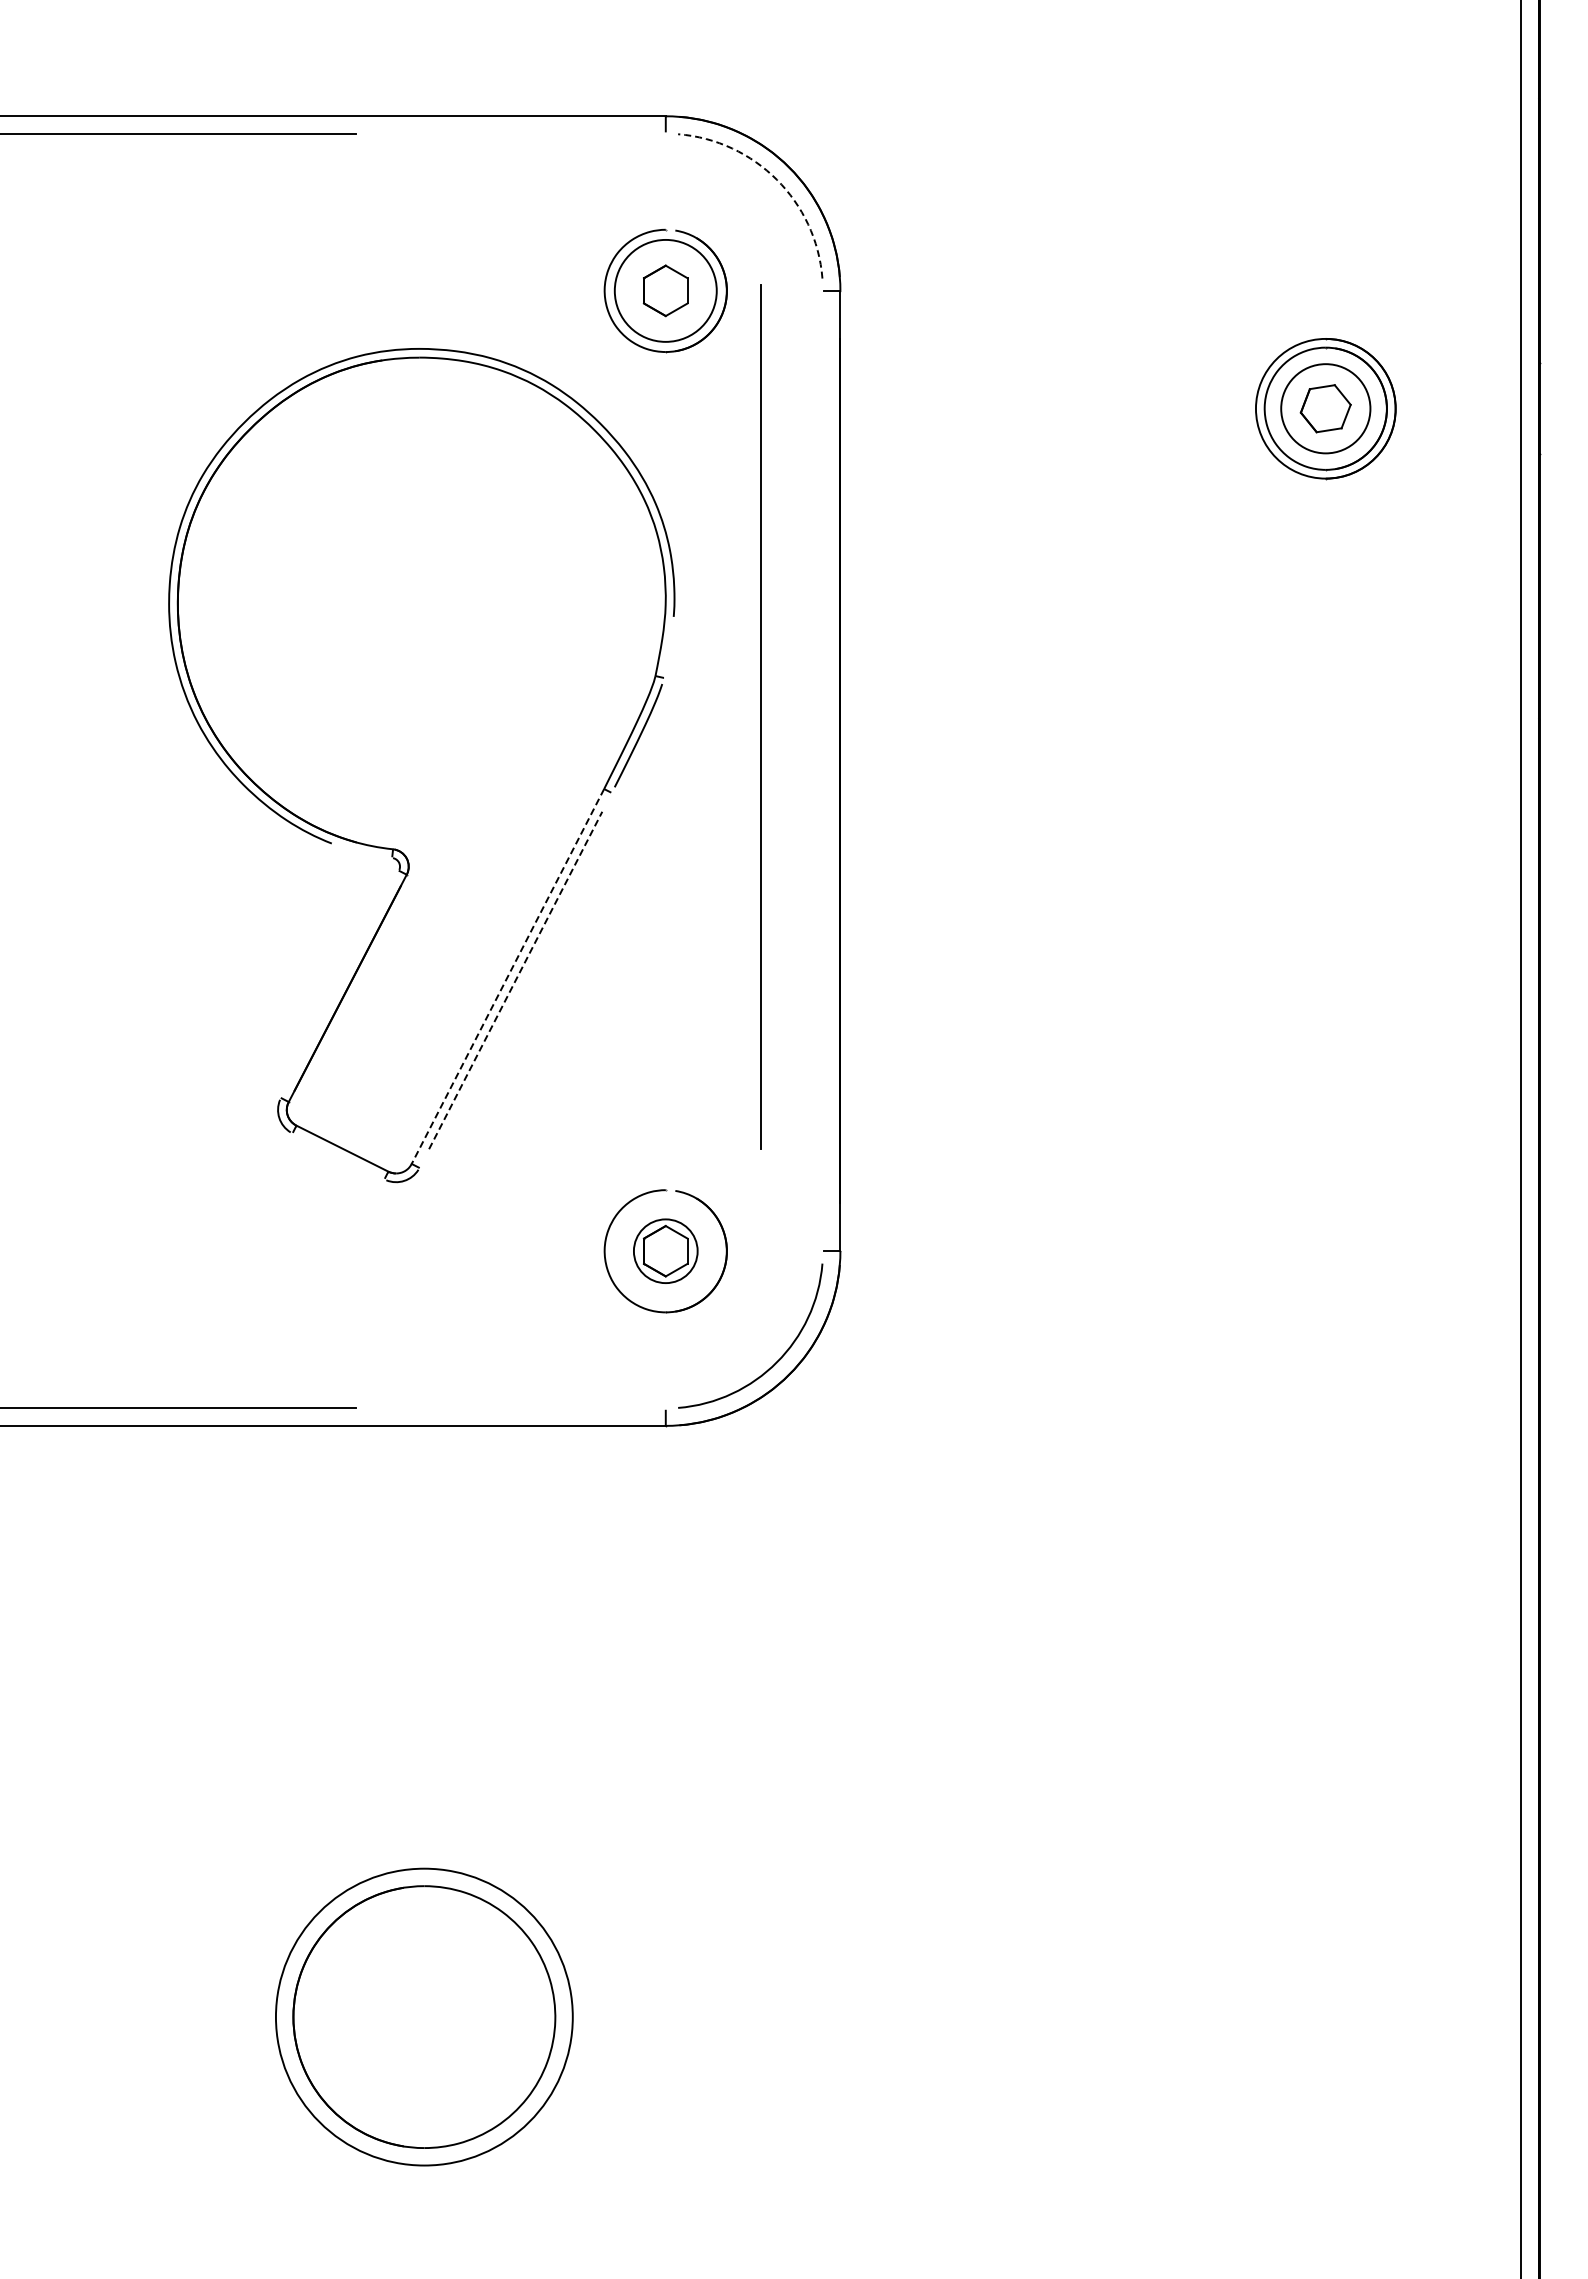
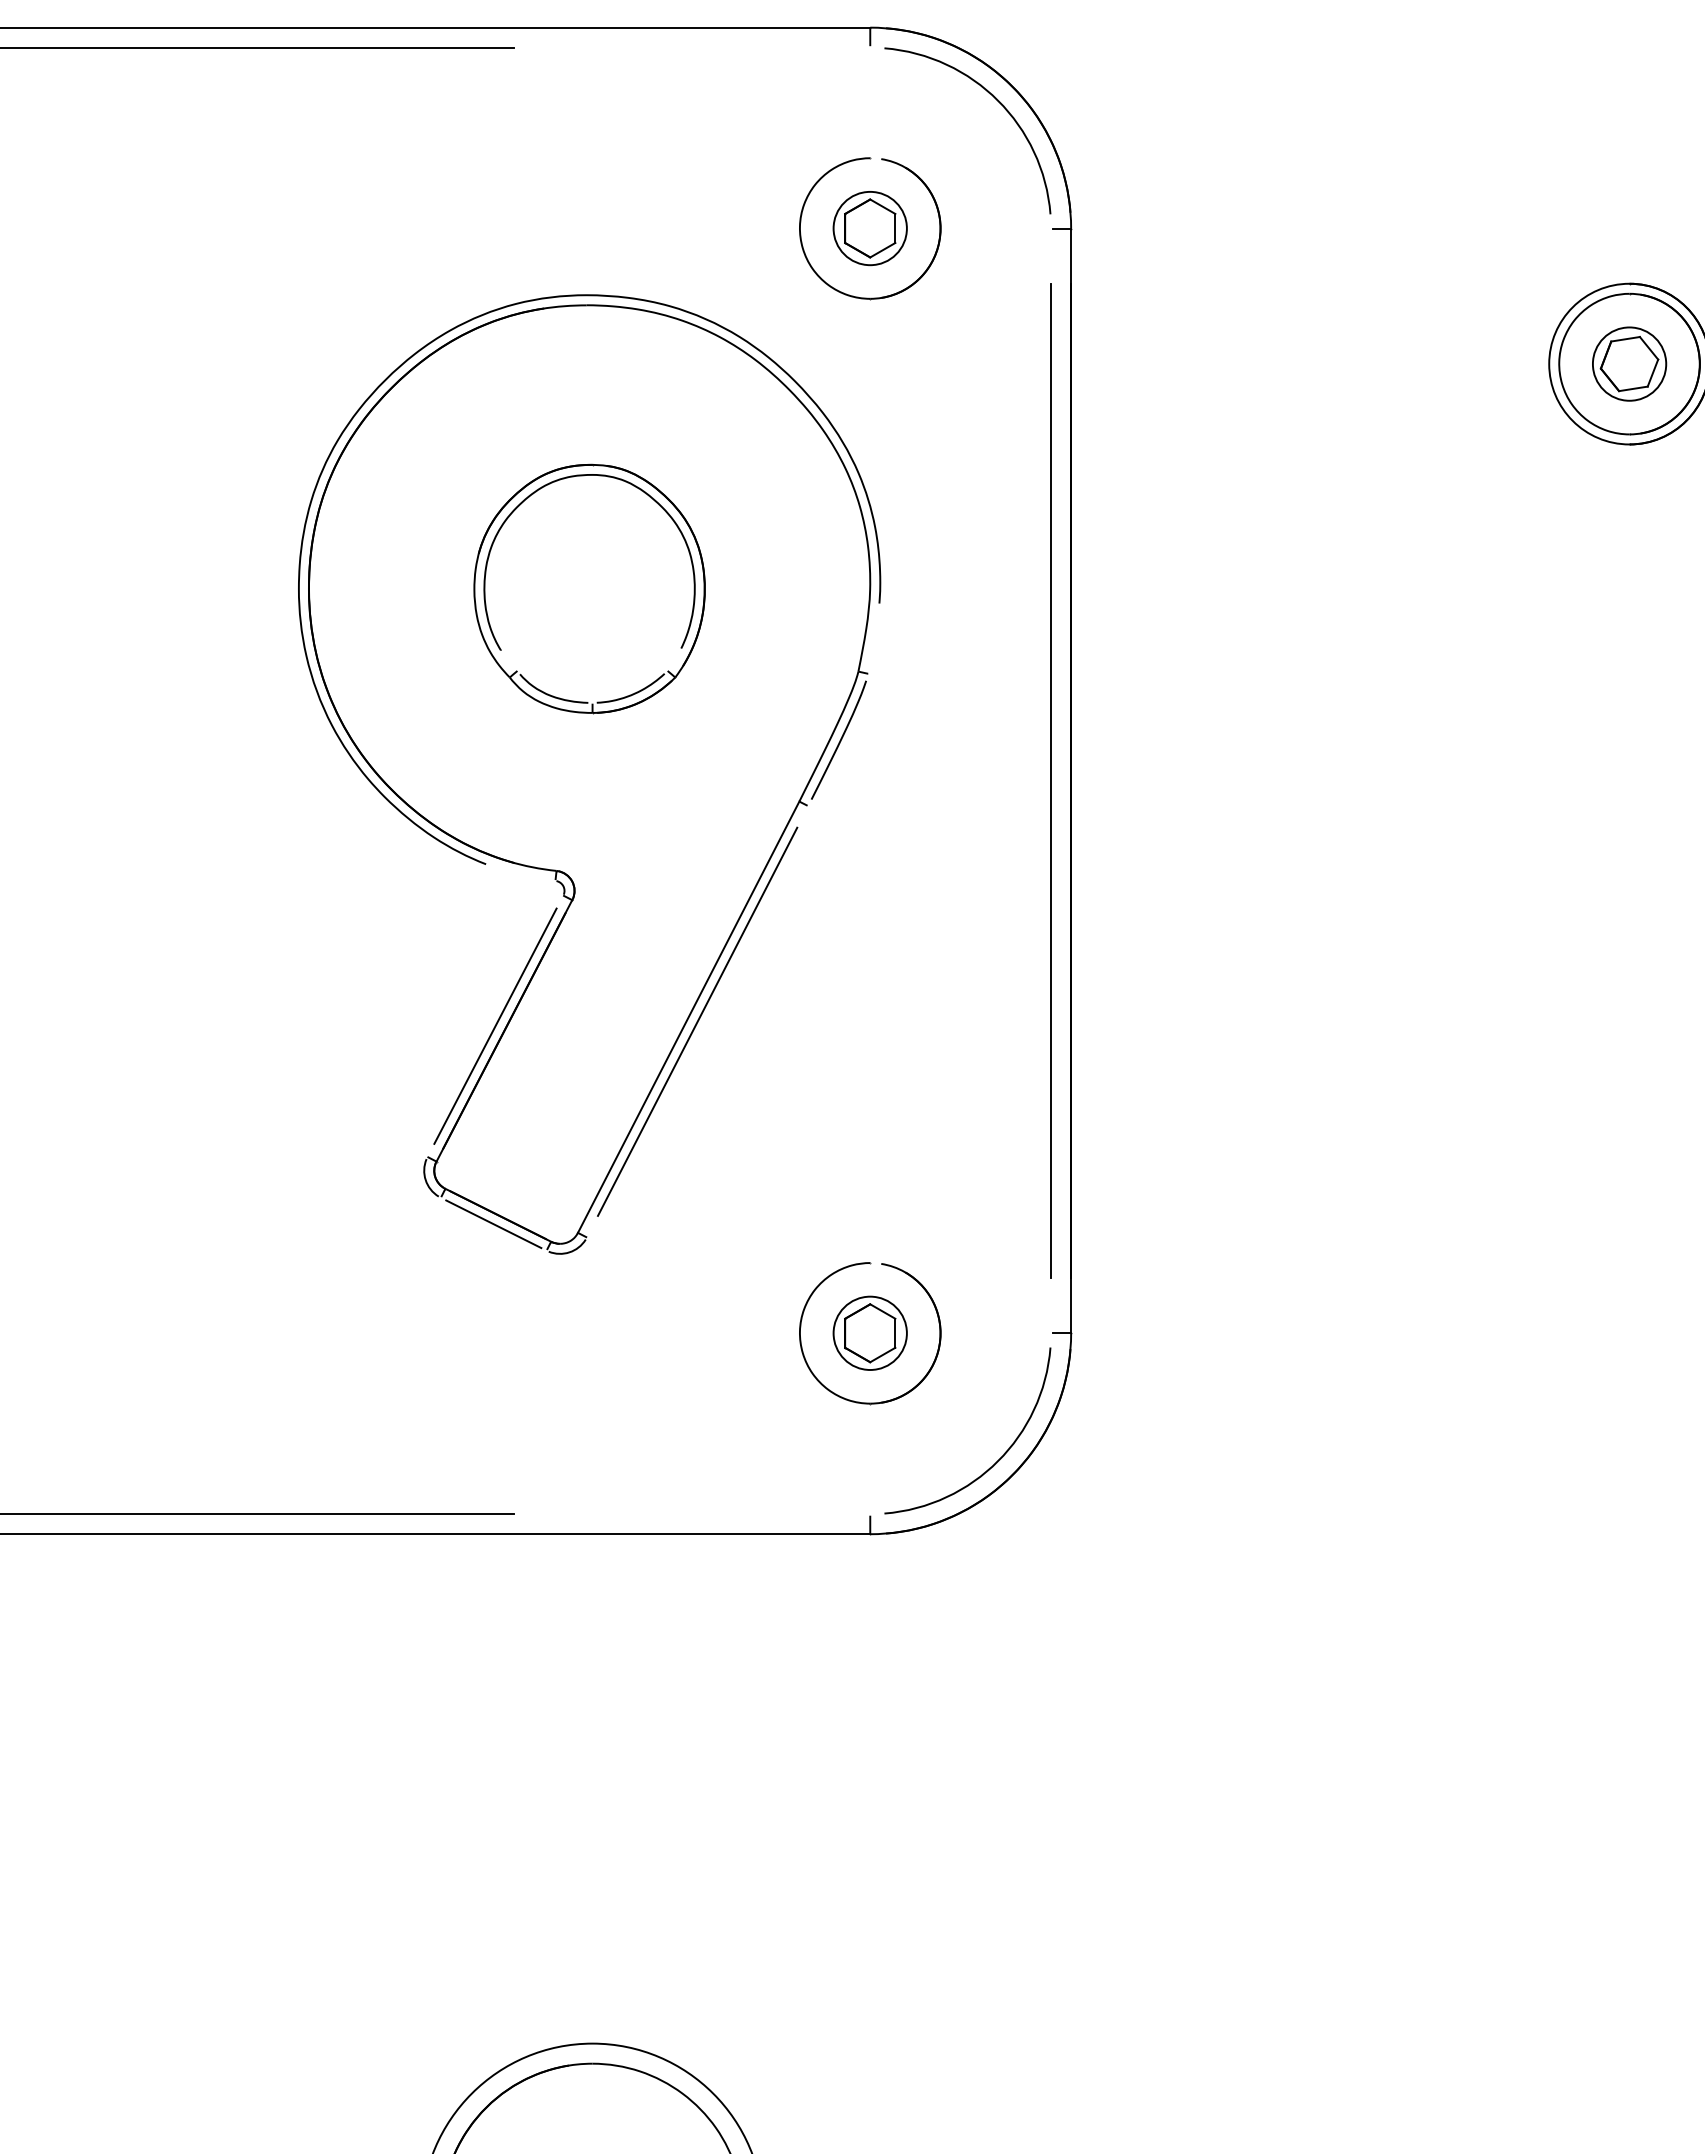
arc: (776, 179) -> (997, 100), dashed -> solid
circle: (665, 290) -> (869, 228), size x0.62
circle: (1325, 408) -> (1629, 363), size x0.71
part: (421, 604) -> (589, 589), added
line: (760, 716) -> (1050, 780), moved
line: (507, 976) -> (688, 1017), dashed -> solid
line: (515, 980) -> (697, 1021), dashed -> solid
line: (339, 984) -> (494, 1026), added
line: (342, 1148) -> (498, 1215), added
line: (338, 1156) -> (493, 1224), added

